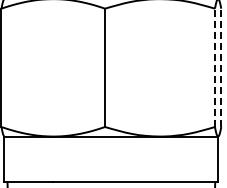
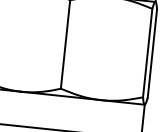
line: (214, 67) -> (147, 52), dashed -> solid
line: (221, 67) -> (152, 53), dashed -> solid

